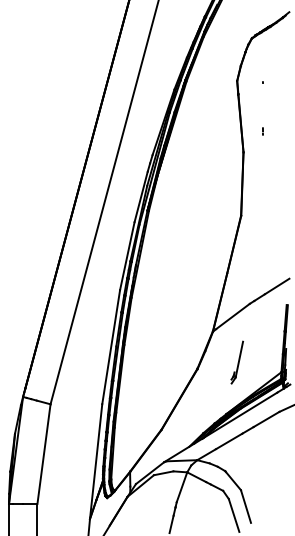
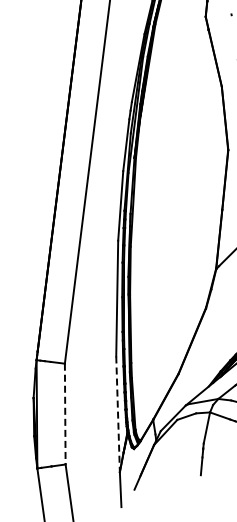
line: (43, 454) -> (64, 414), solid -> dashed
line: (96, 461) -> (118, 414), solid -> dashed

